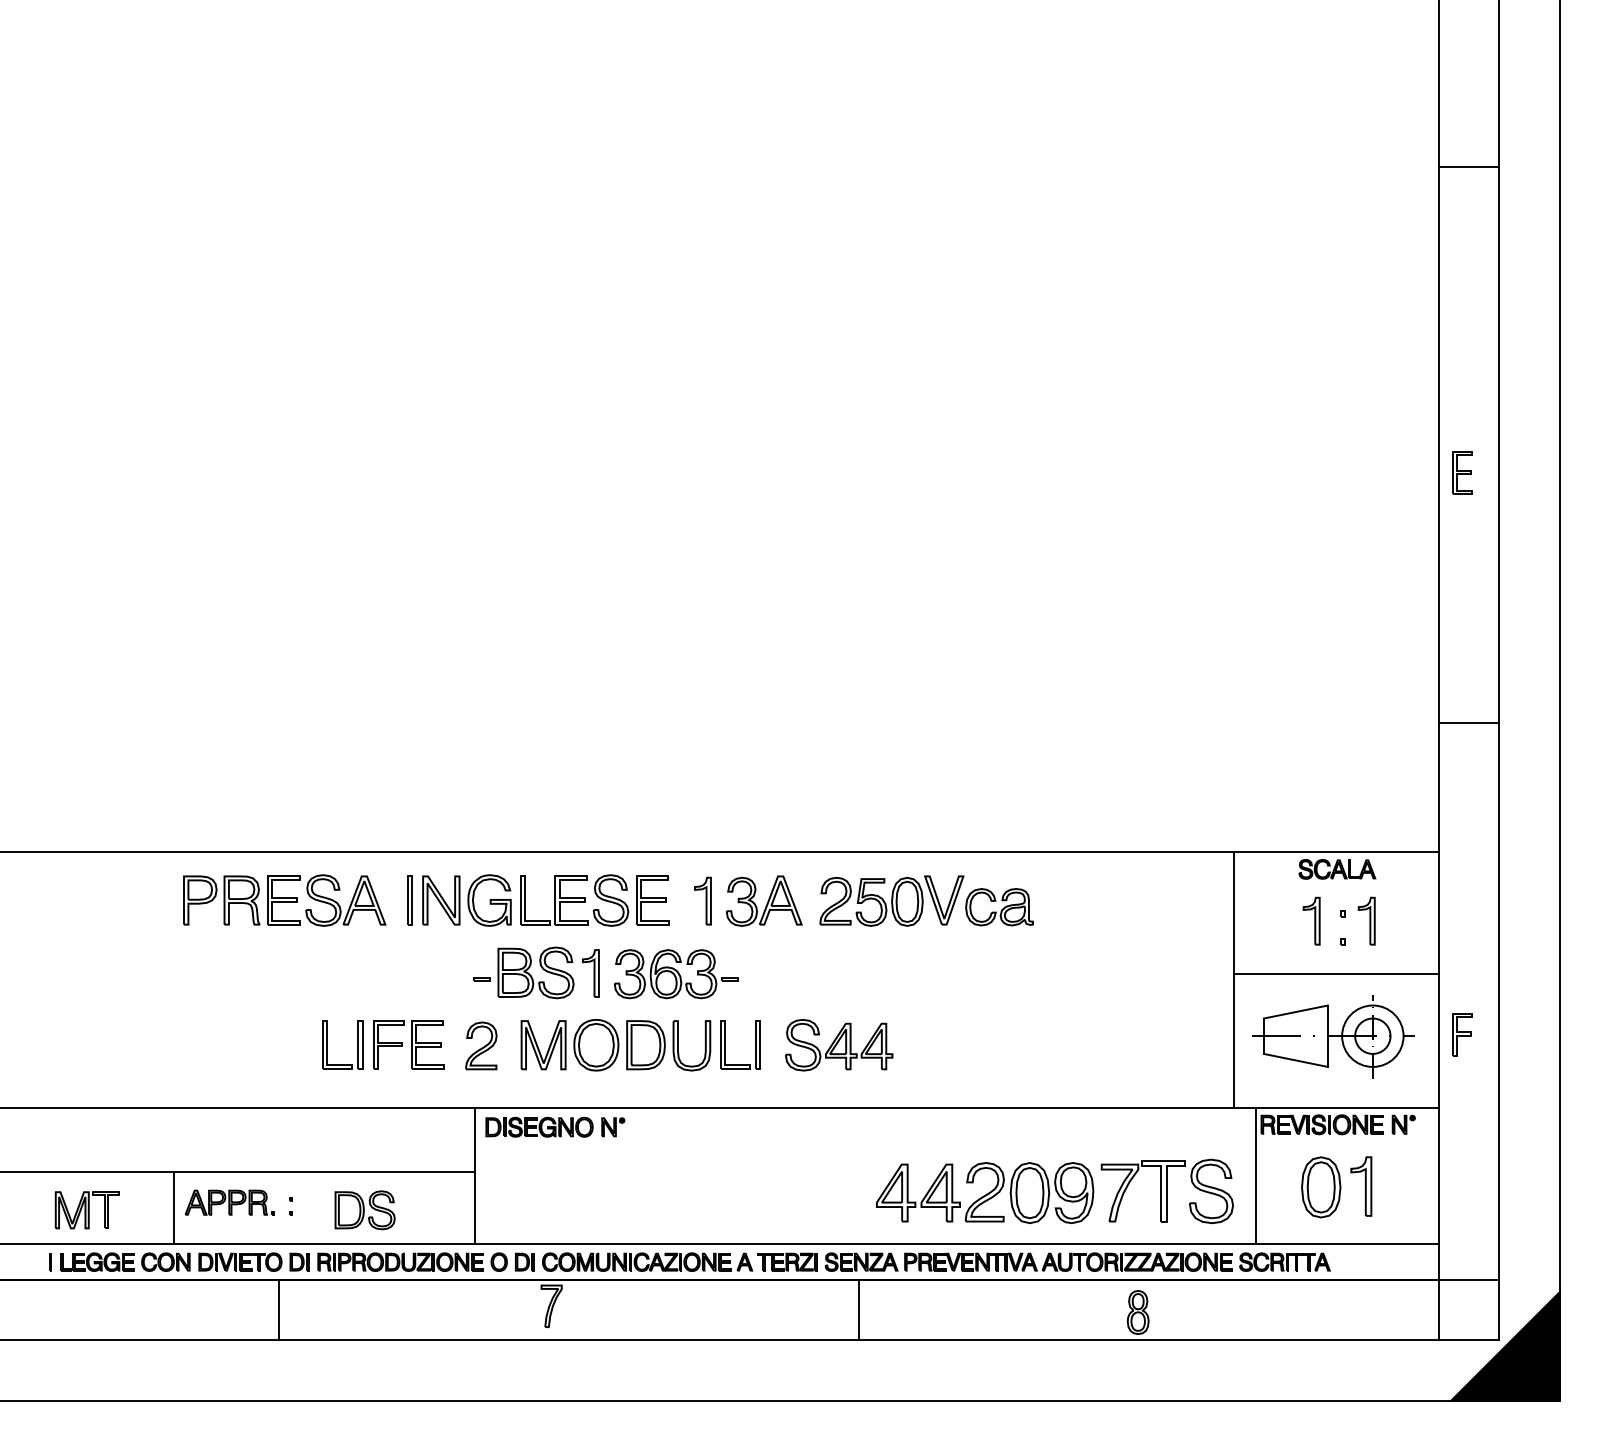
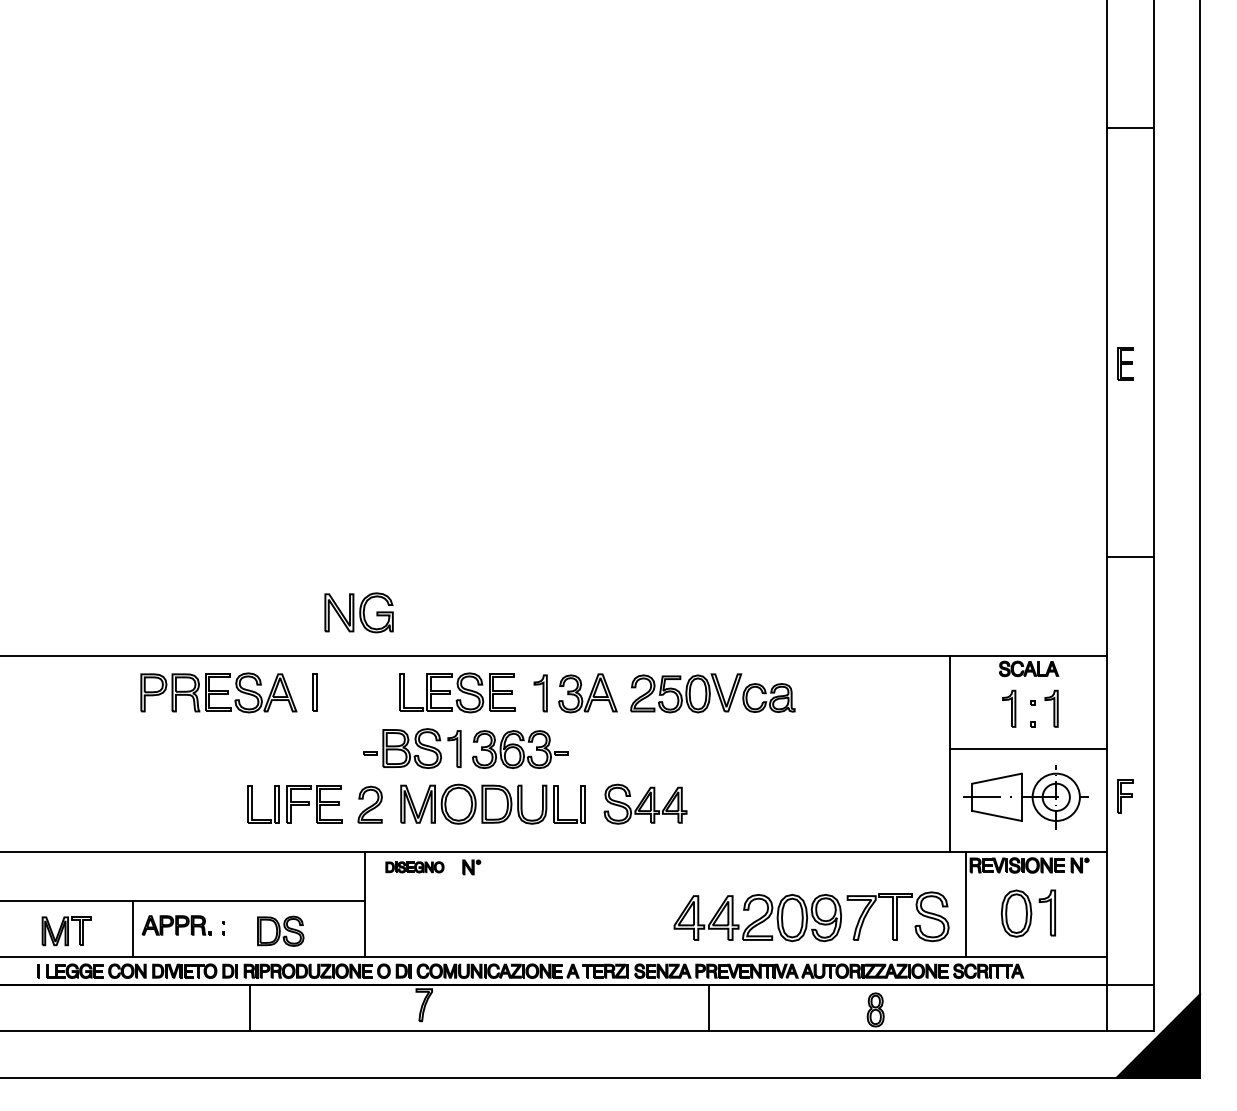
part: (466, 900) -> (358, 612), moved
part: (539, 1126) -> (414, 866), size x0.7
line: (278, 1310) -> (249, 1008), moved
line: (858, 1310) -> (708, 1008), moved

